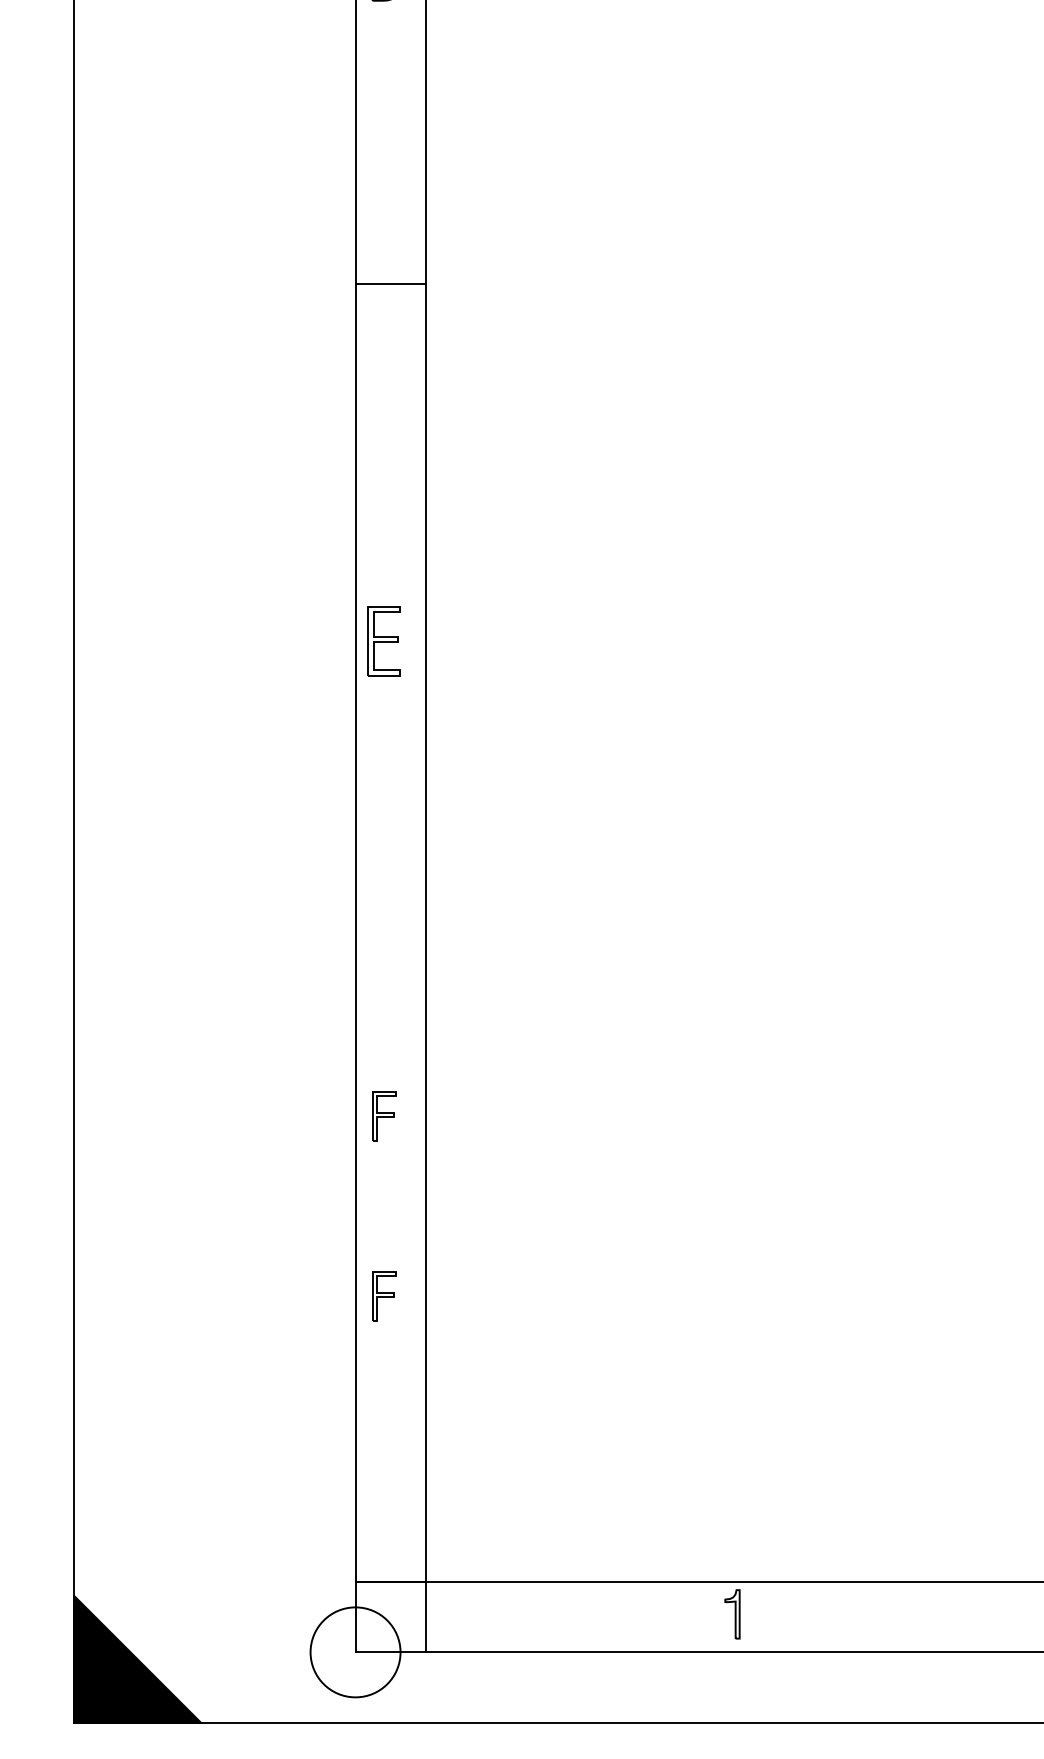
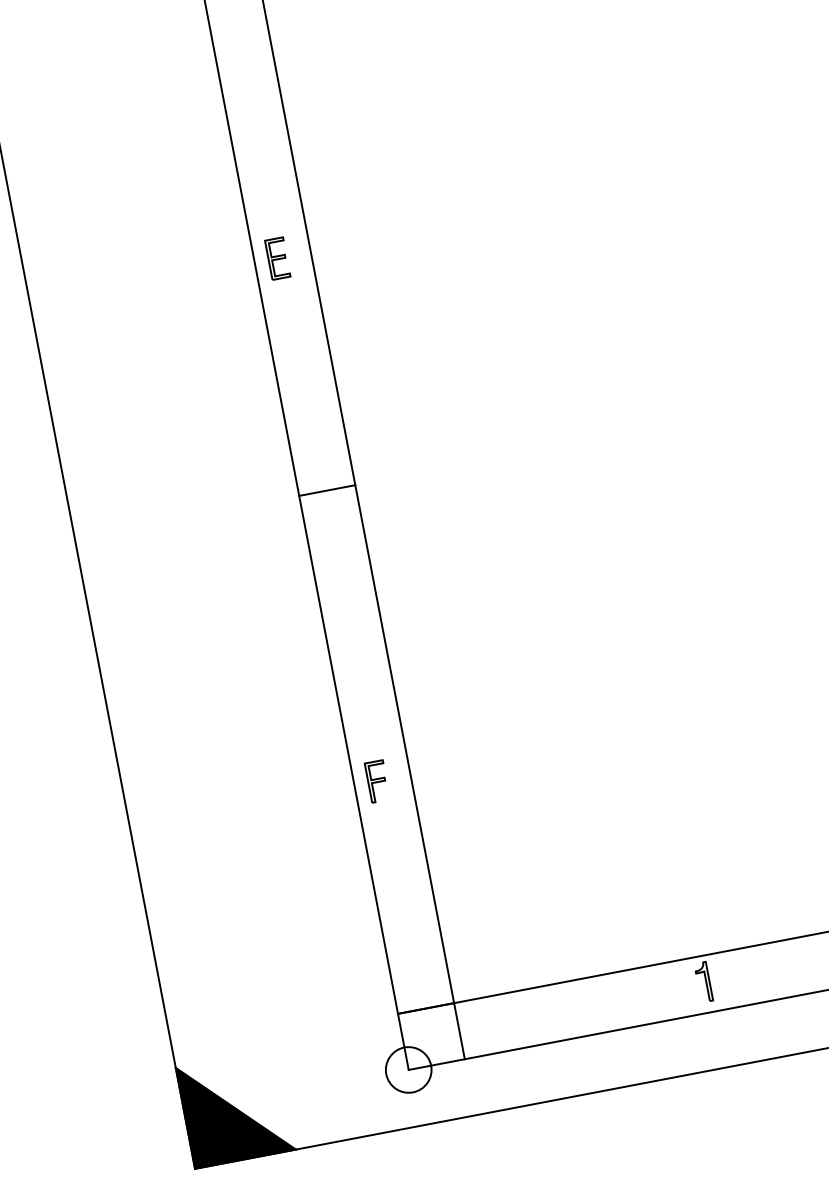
part: (384, 641) -> (277, 258), size x0.71
line: (390, 933) -> (327, 490), added
part: (384, 1116) -> (350, 637), removed
circle: (355, 1652) -> (408, 1070), size x0.62

